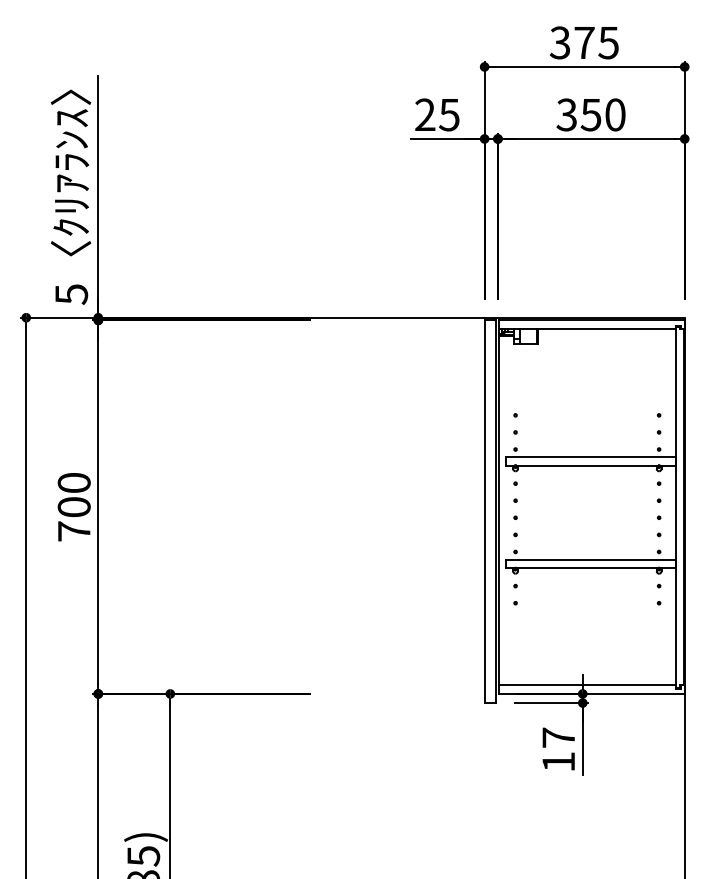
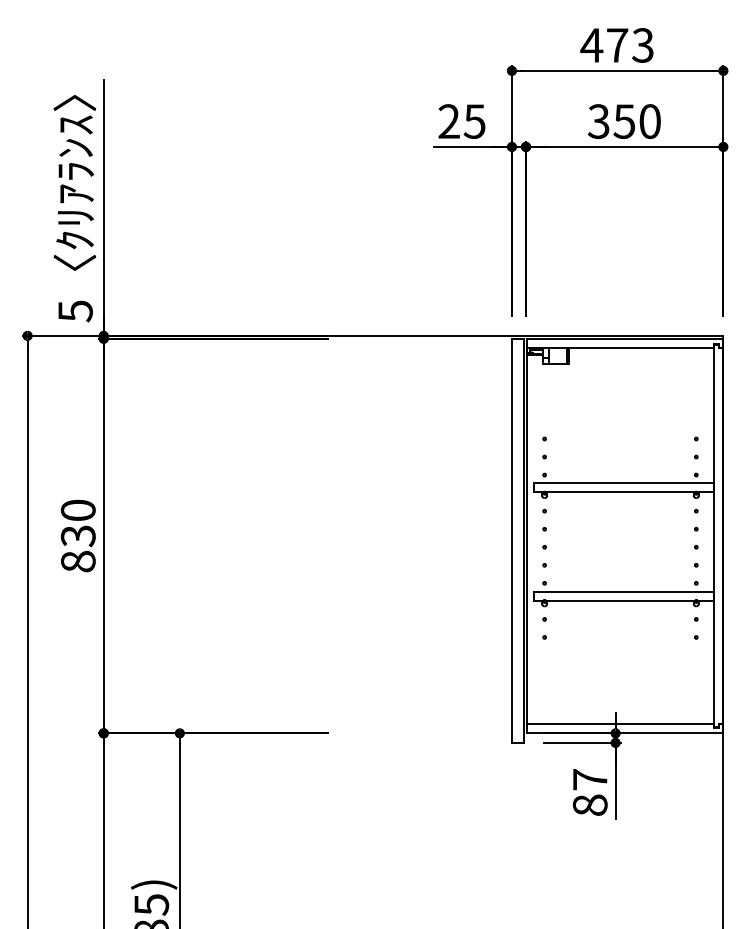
text: (583, 42) -> (616, 45), 375 -> 473
text: (73, 519) -> (77, 549), 700 -> 830
text: (558, 761) -> (589, 804), 17 -> 87

